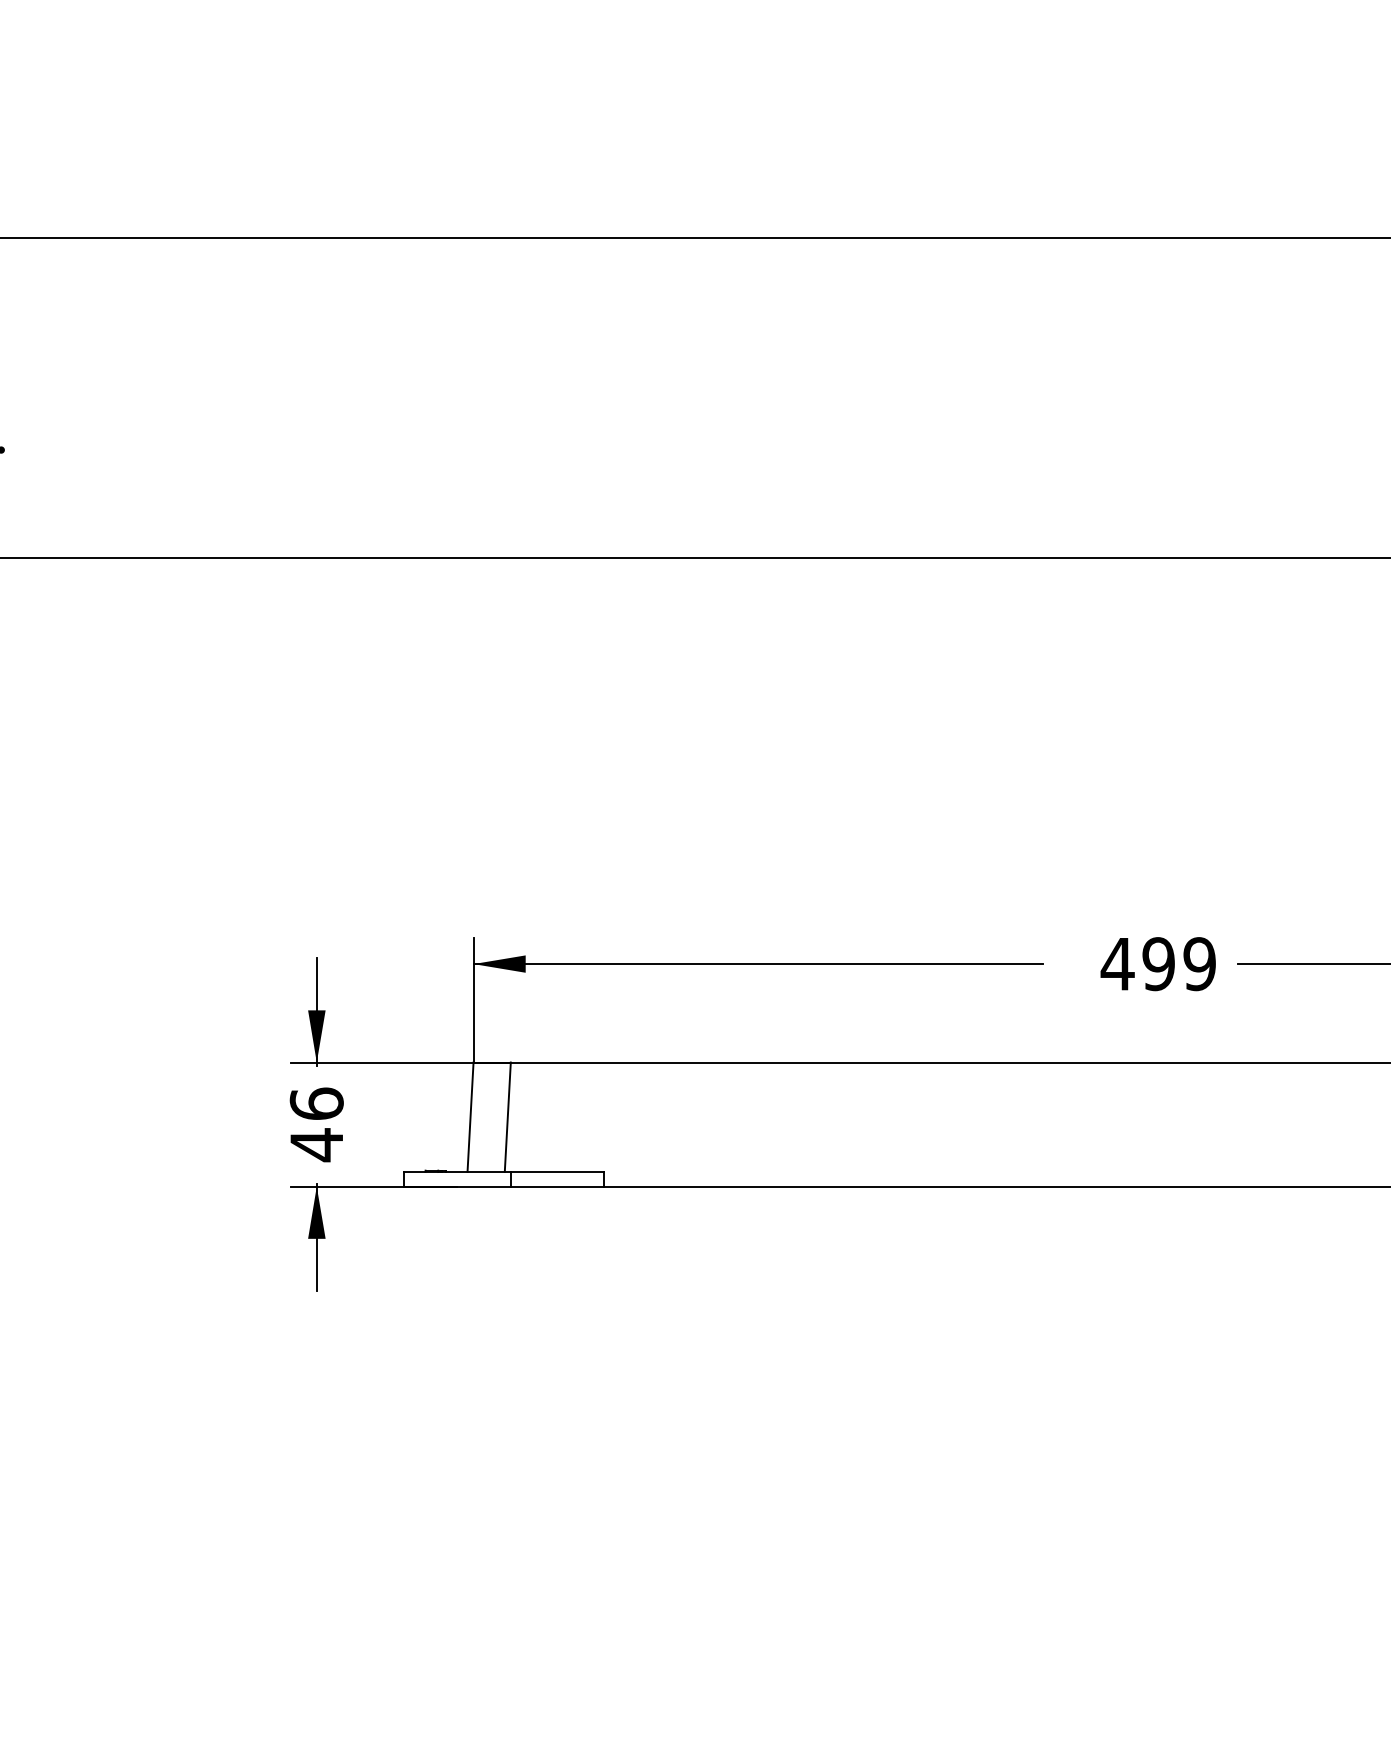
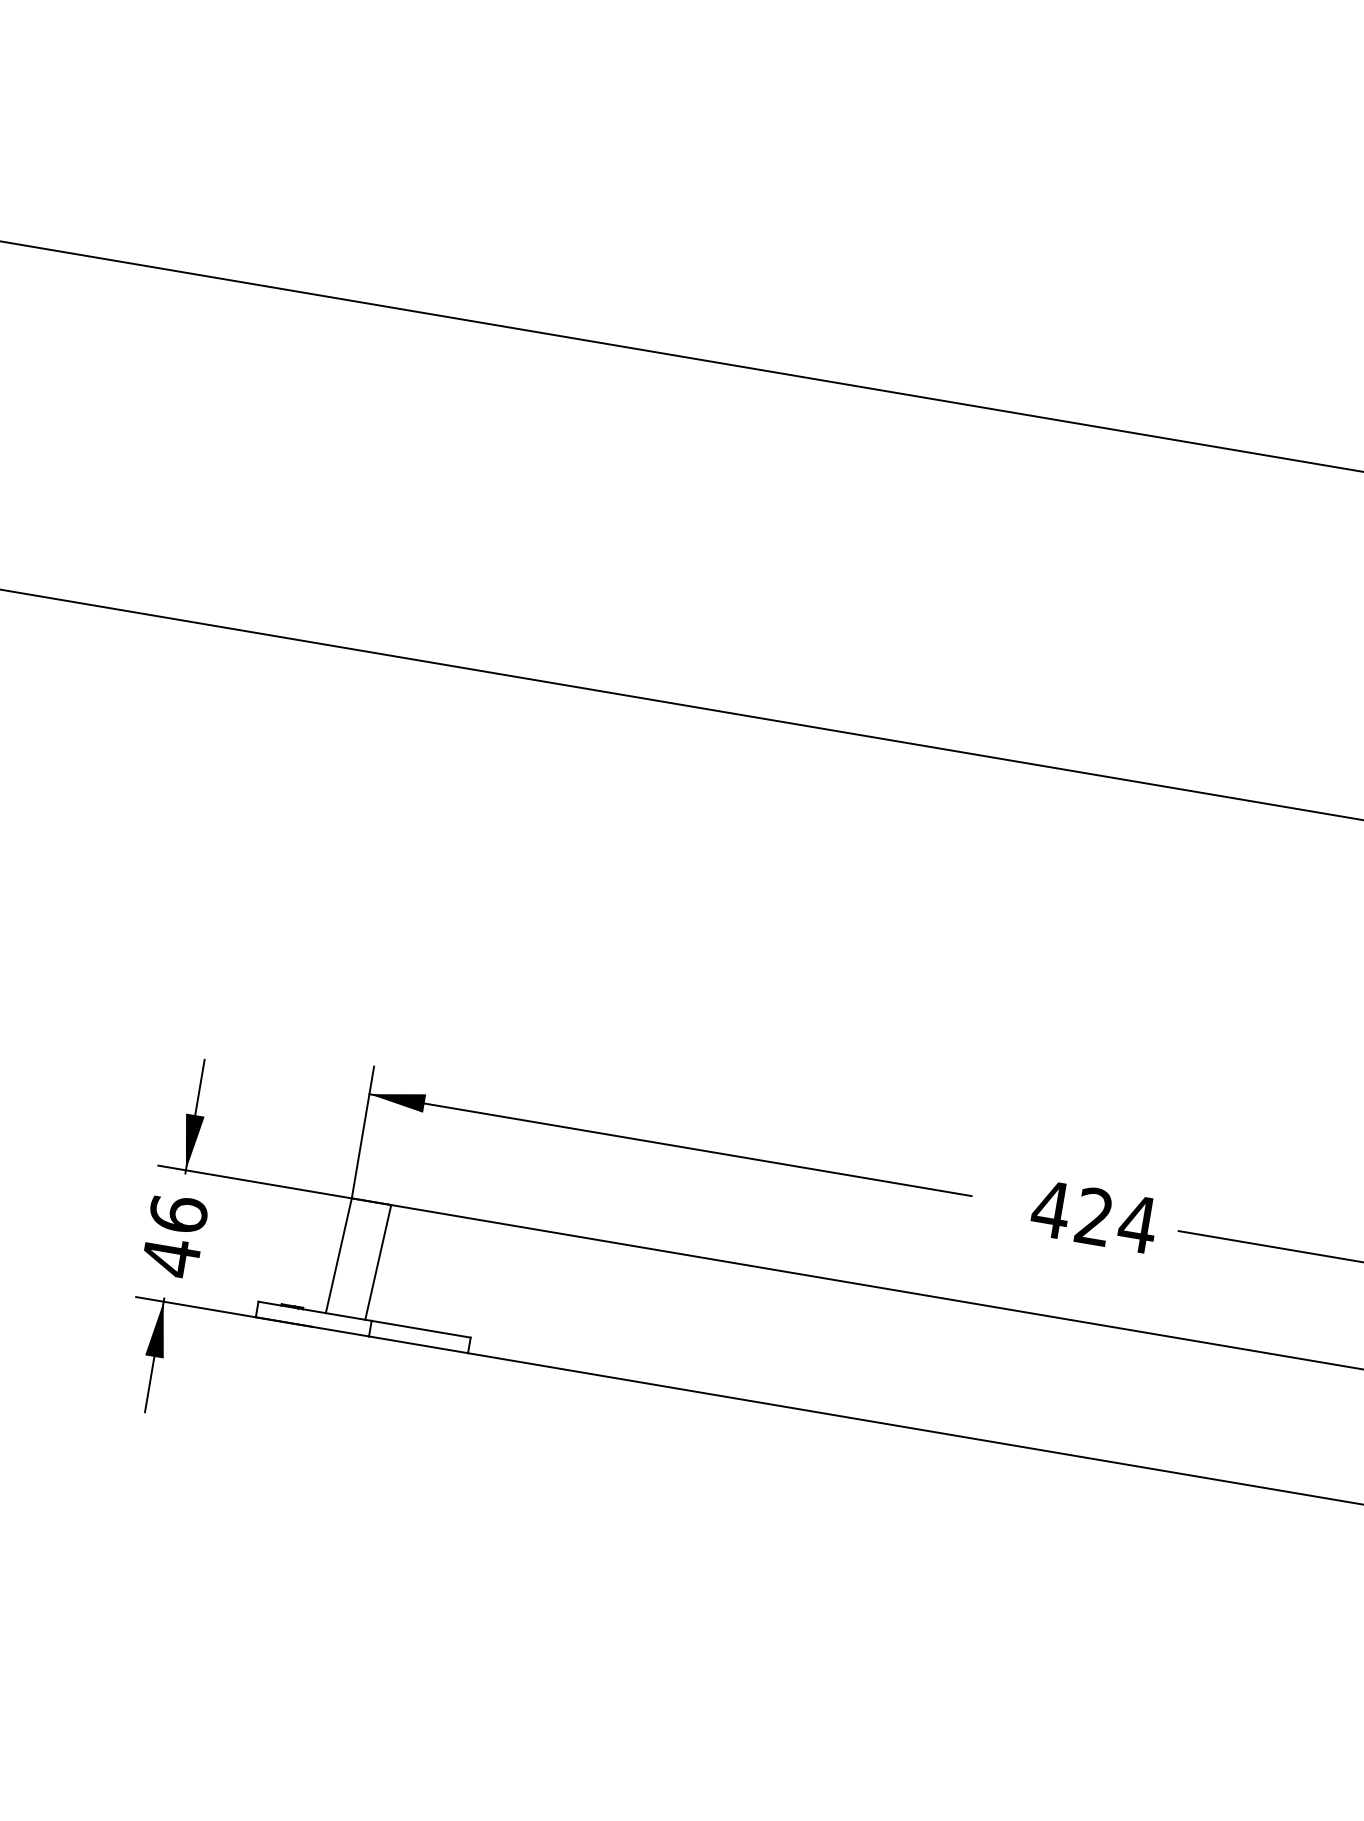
text: (1179, 964) -> (1116, 1220), 499 -> 424

